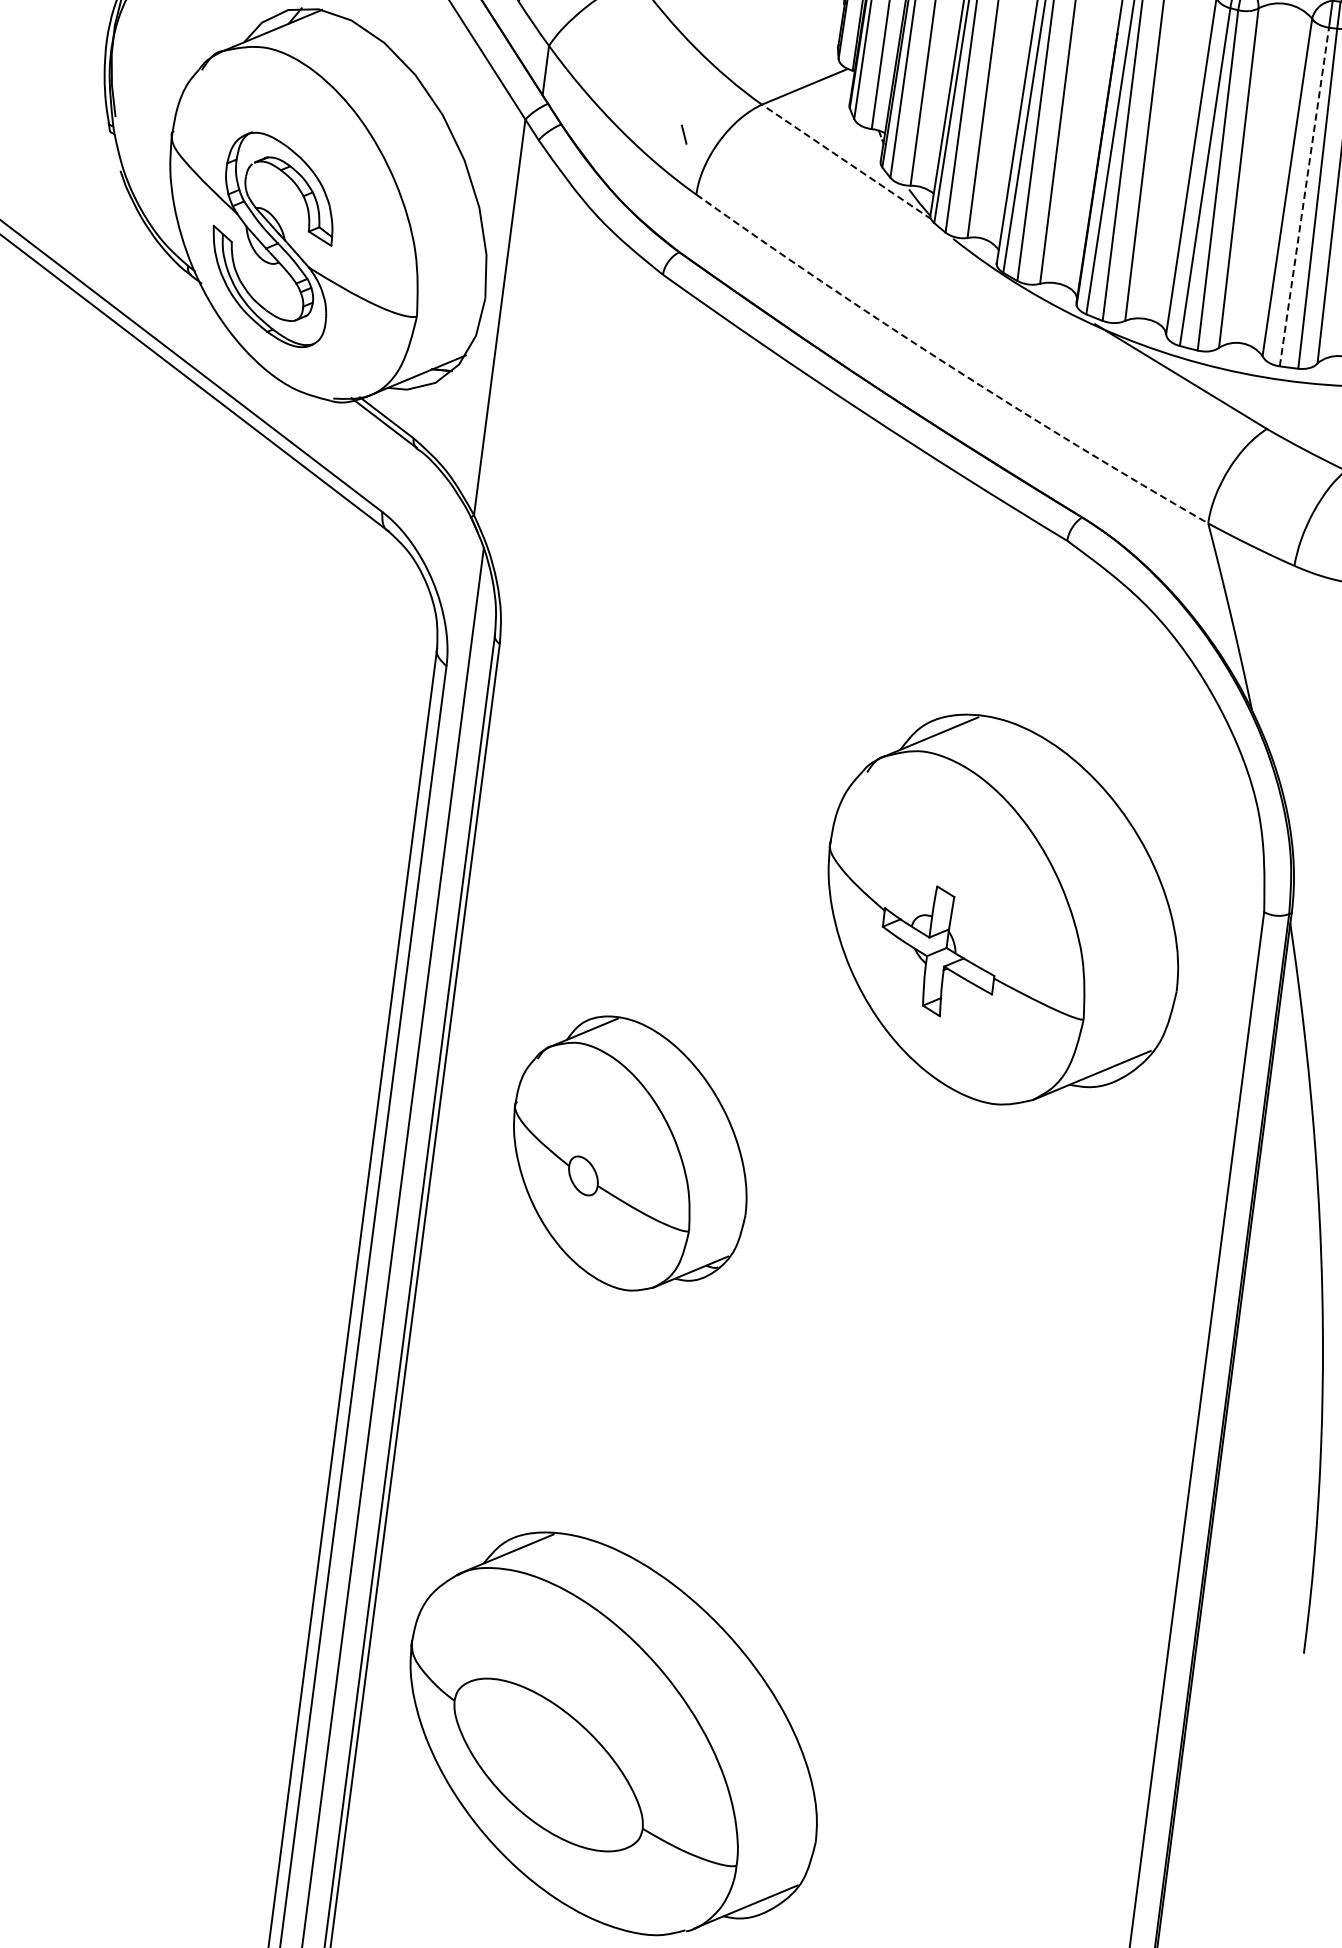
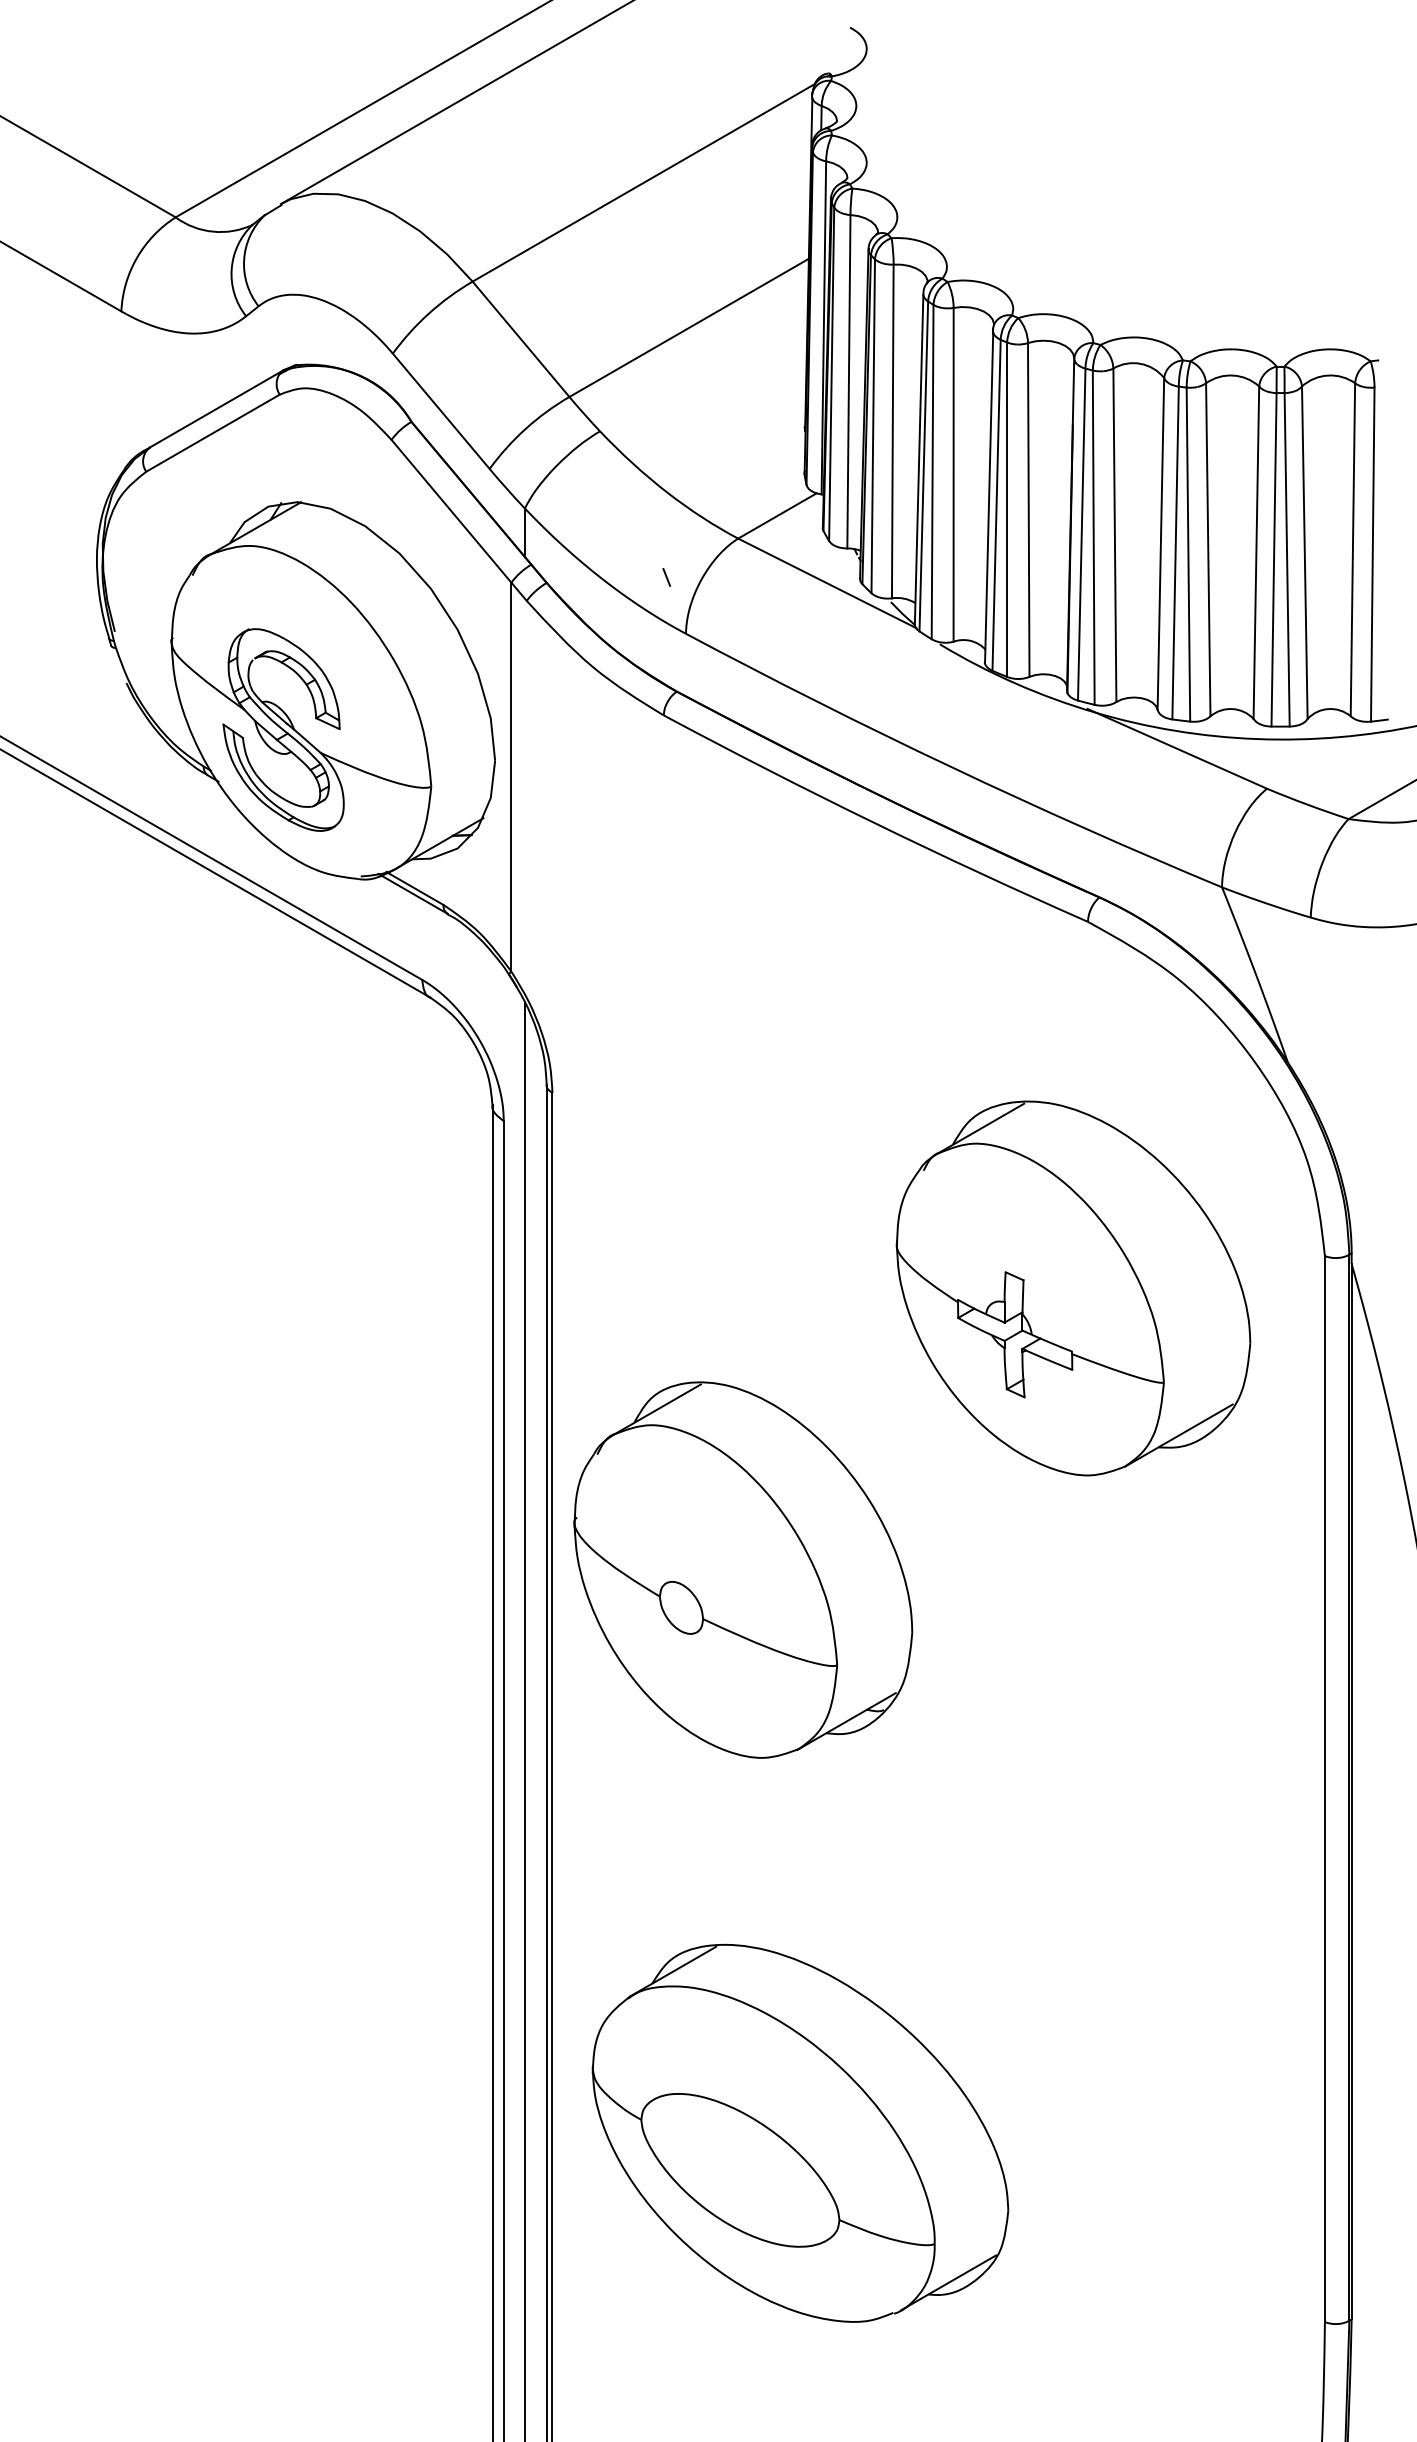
line: (846, 162) -> (827, 583), dashed -> solid
line: (1304, 196) -> (1274, 559), dashed -> solid
arc: (948, 364) -> (951, 766), dashed -> solid
part: (631, 1154) -> (743, 1569), size x1.43

